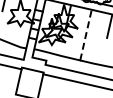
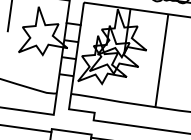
line: (86, 34) -> (162, 59), dashed -> solid

